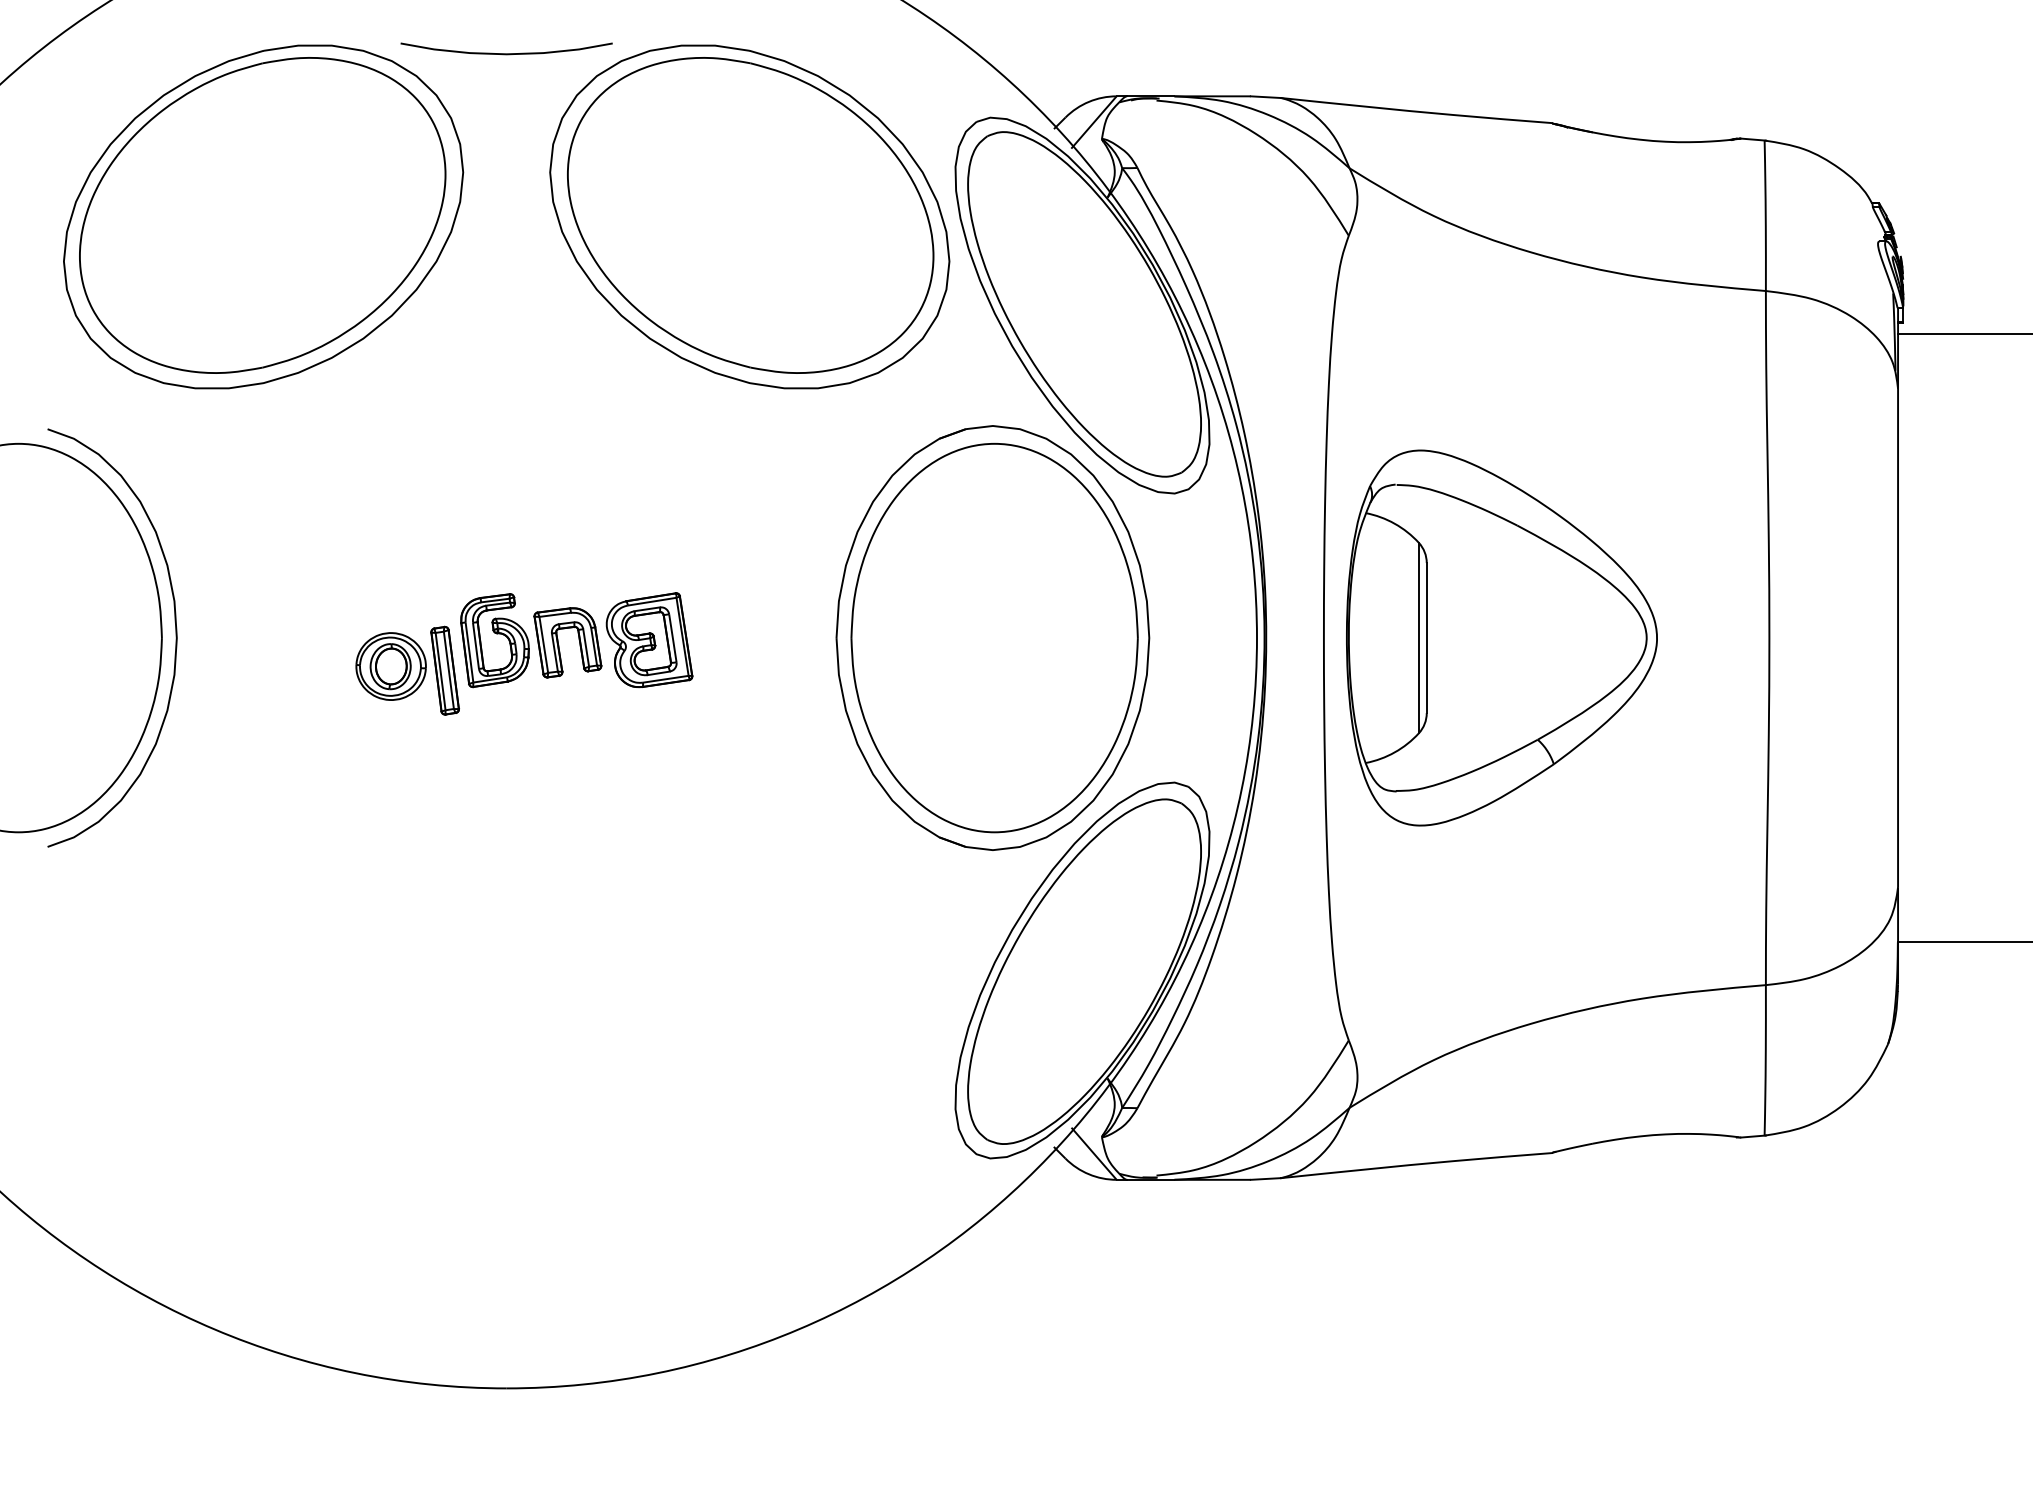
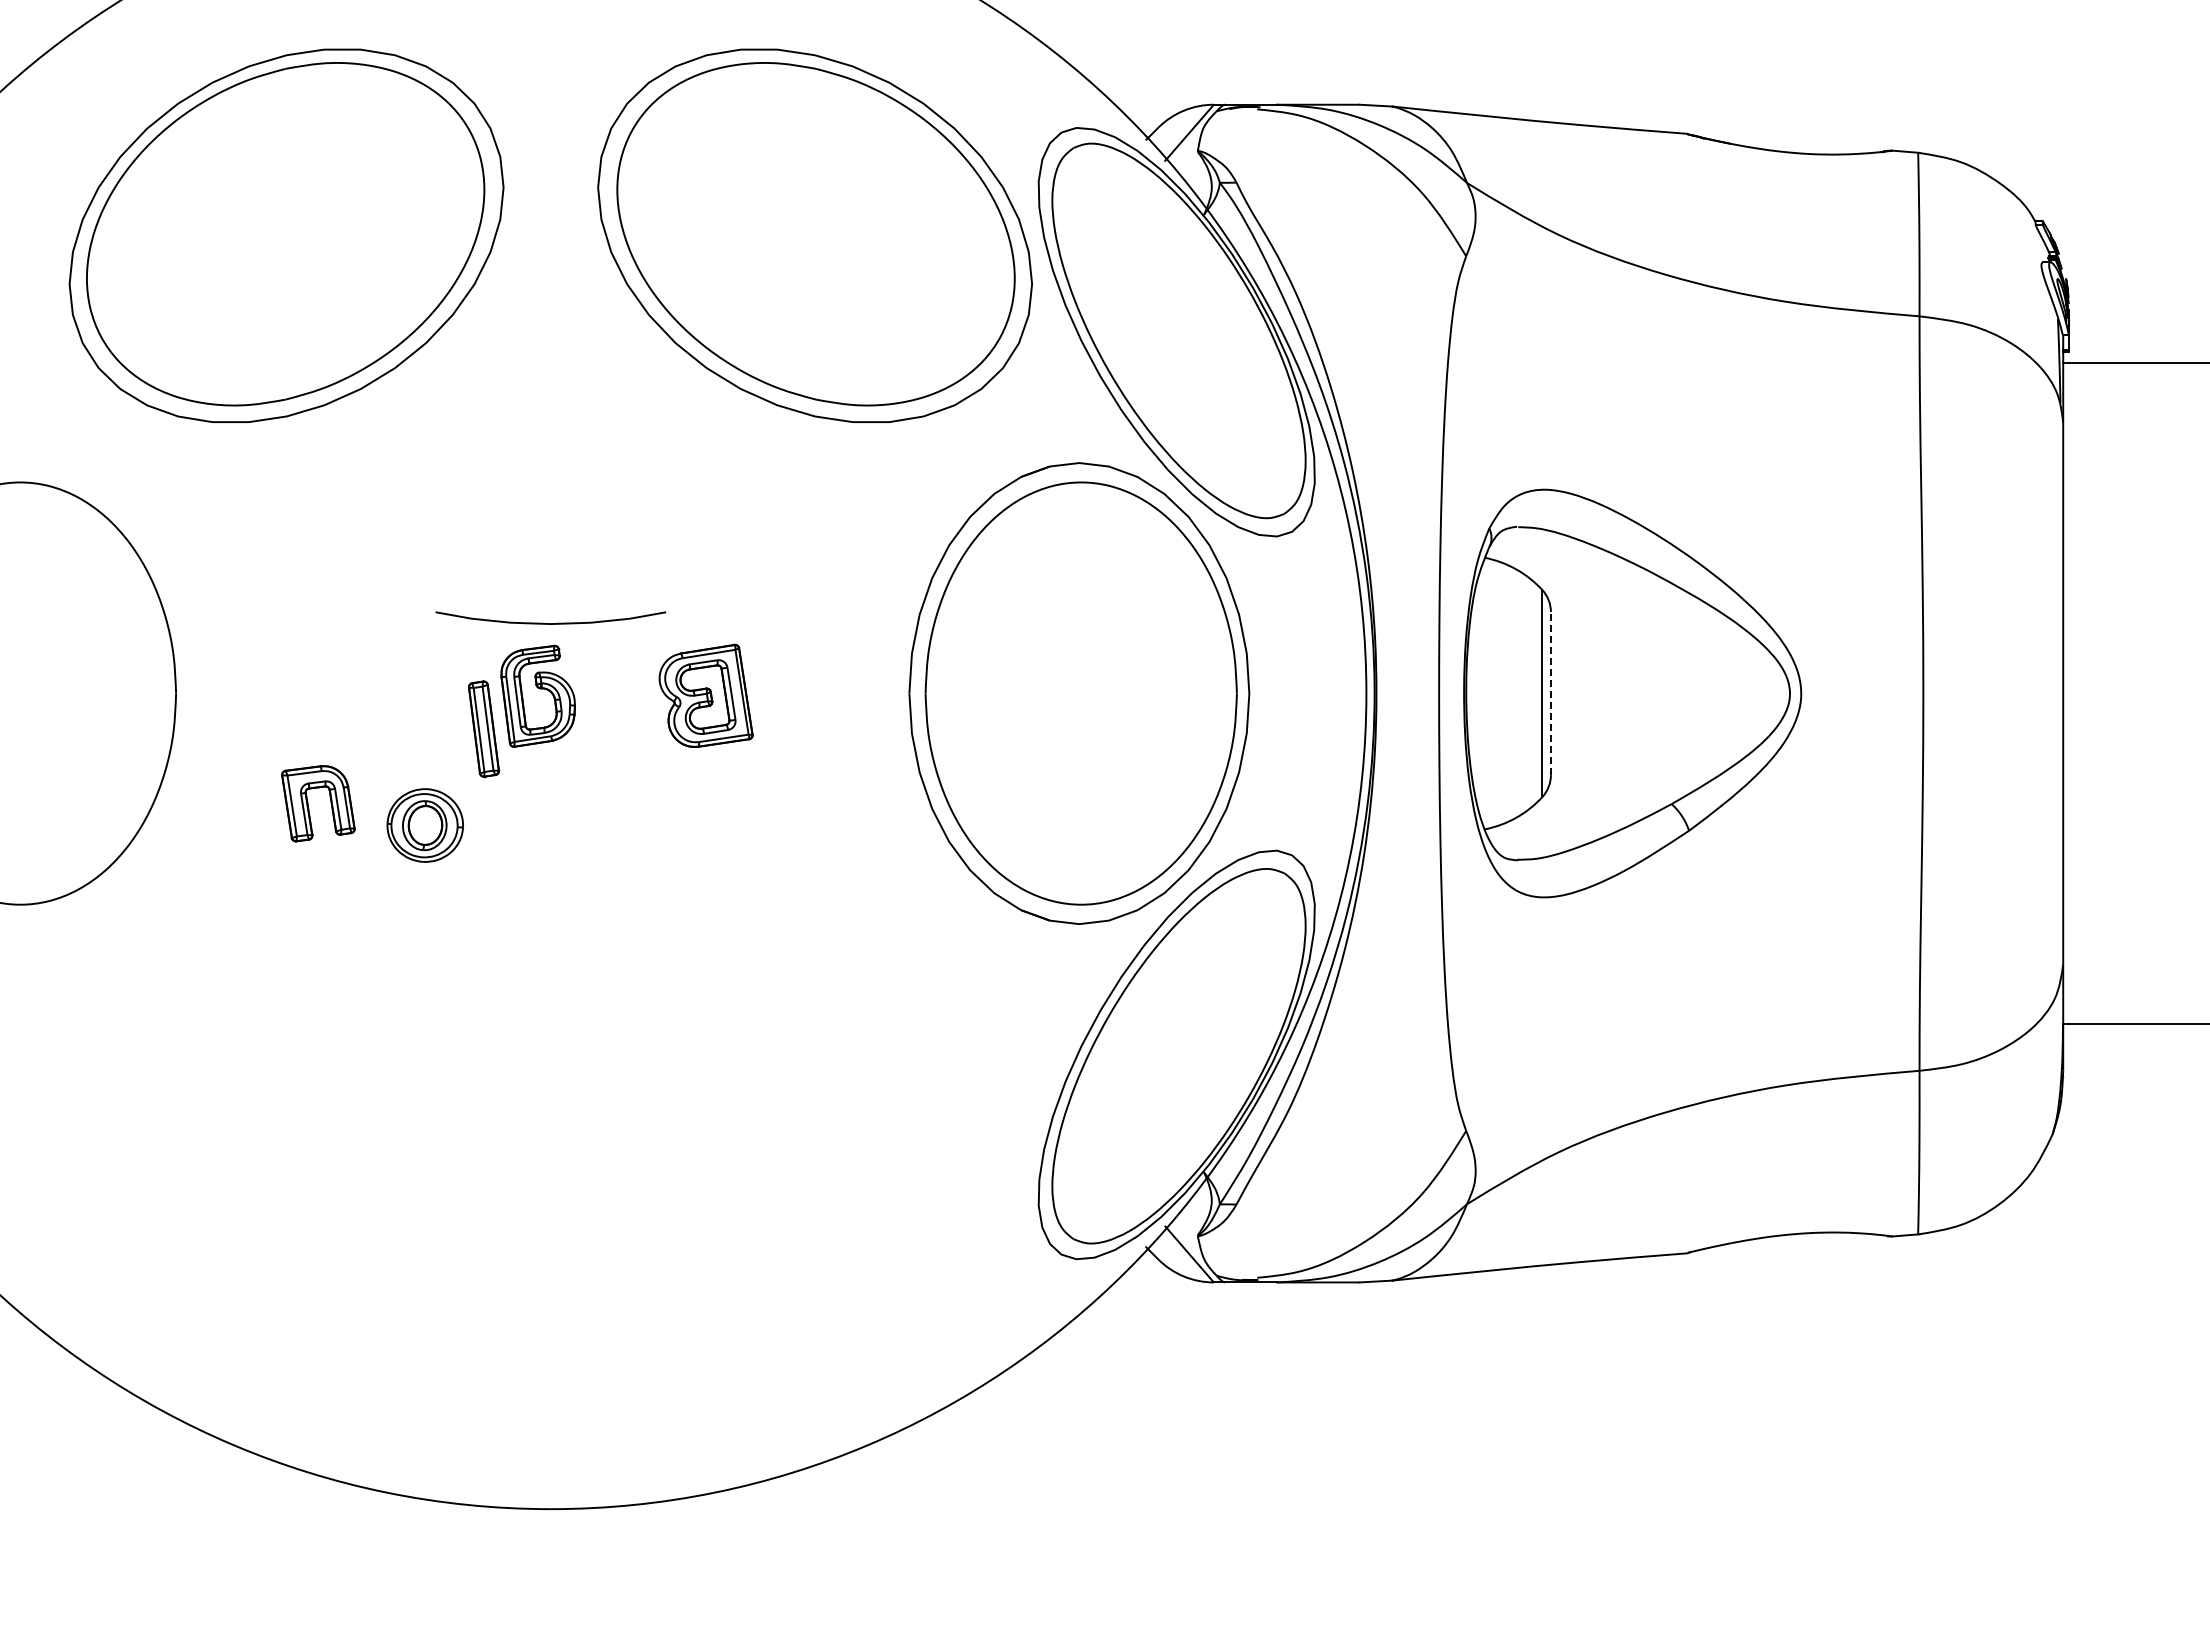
curve: (506, 53) -> (550, 623), moved
curve: (175, 630) -> (190, 685), removed
line: (1426, 638) -> (1550, 693), solid -> dashed
part: (558, 642) -> (308, 803), moved
part: (390, 666) -> (424, 825), moved

